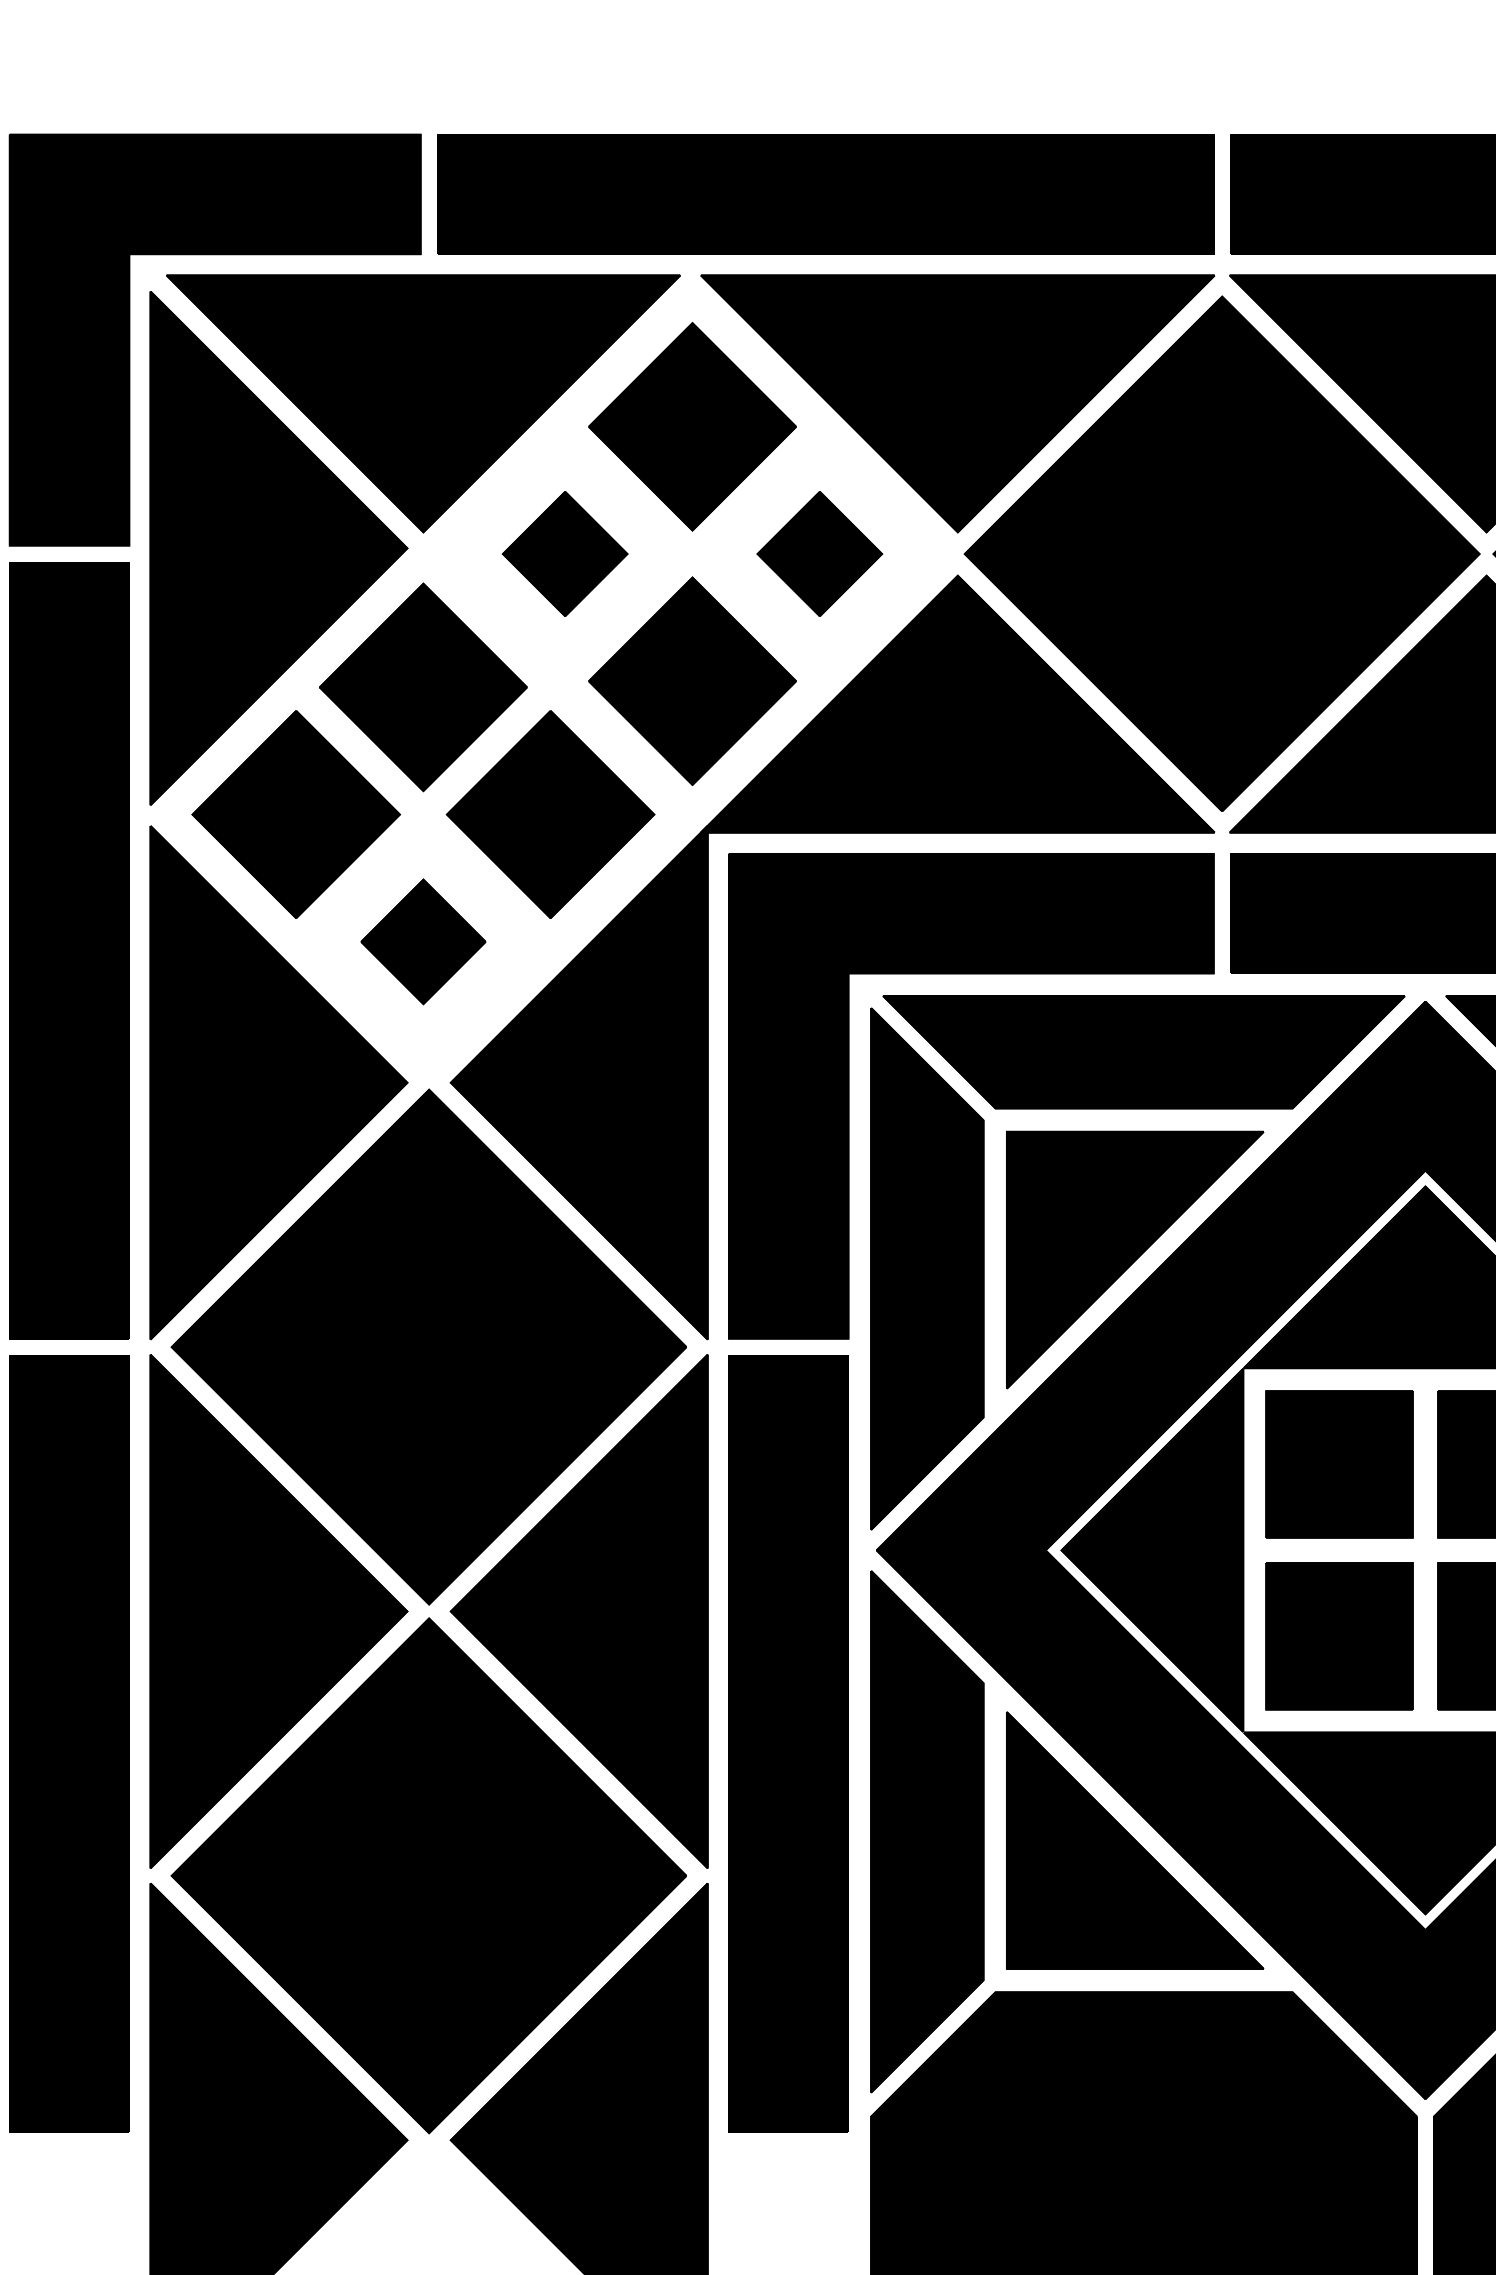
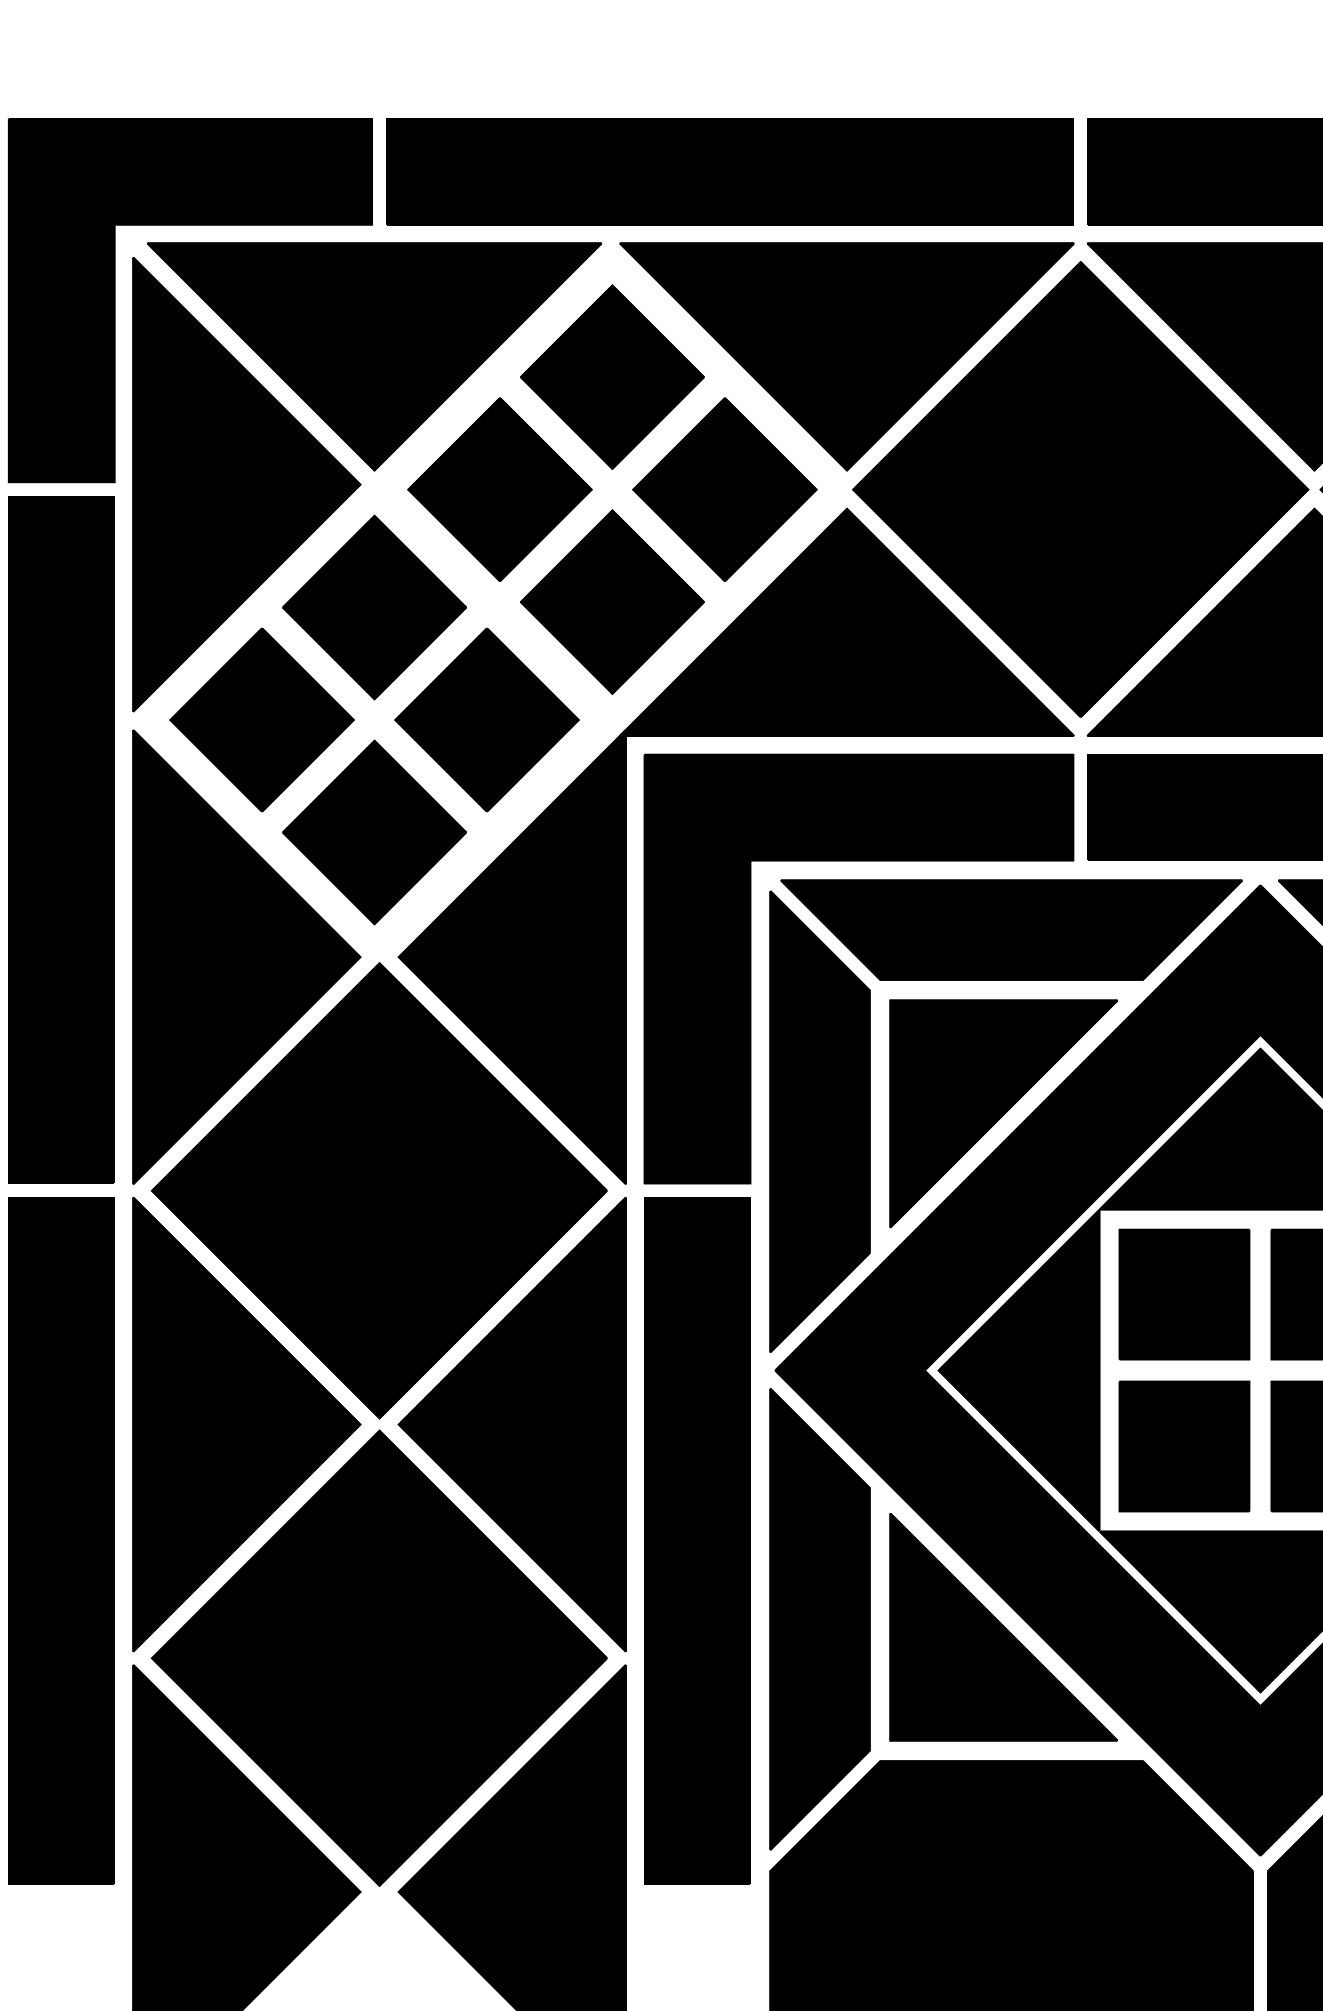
part: (564, 553) -> (499, 489), size x1.67
part: (819, 553) -> (724, 489), size x1.67
part: (423, 941) -> (374, 832), size x1.67

